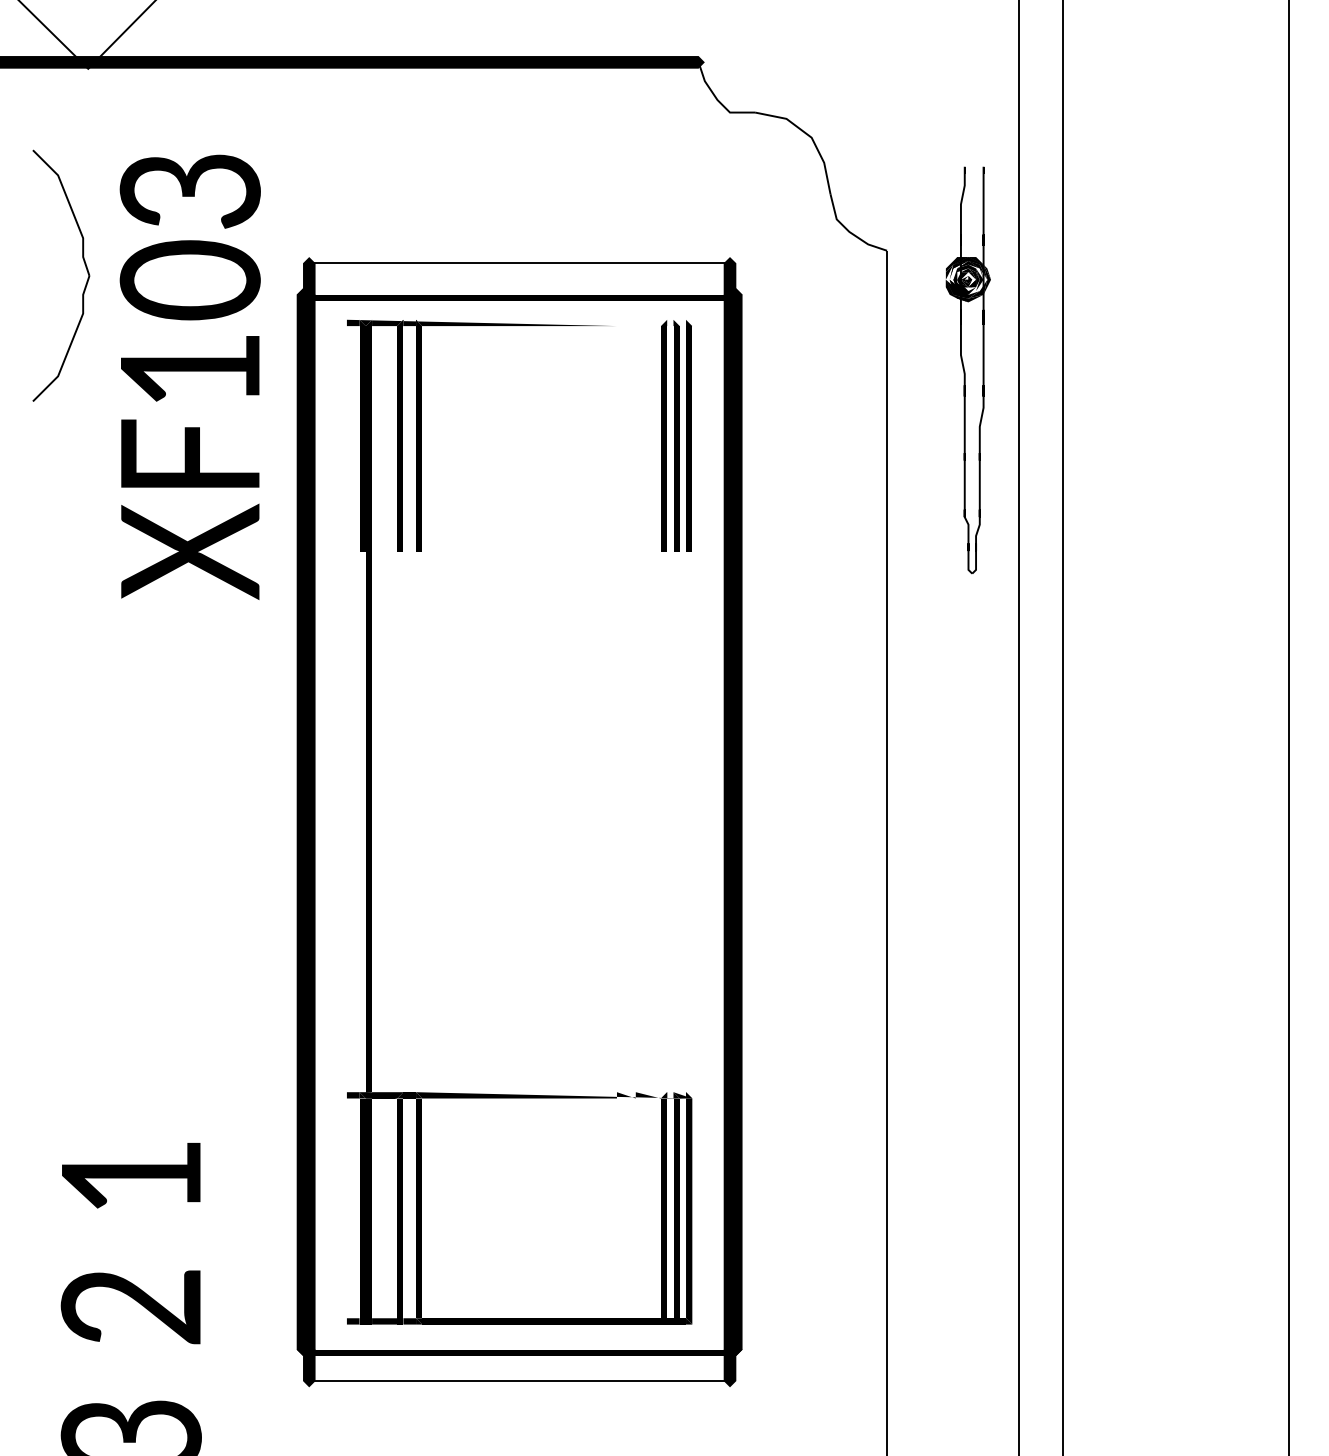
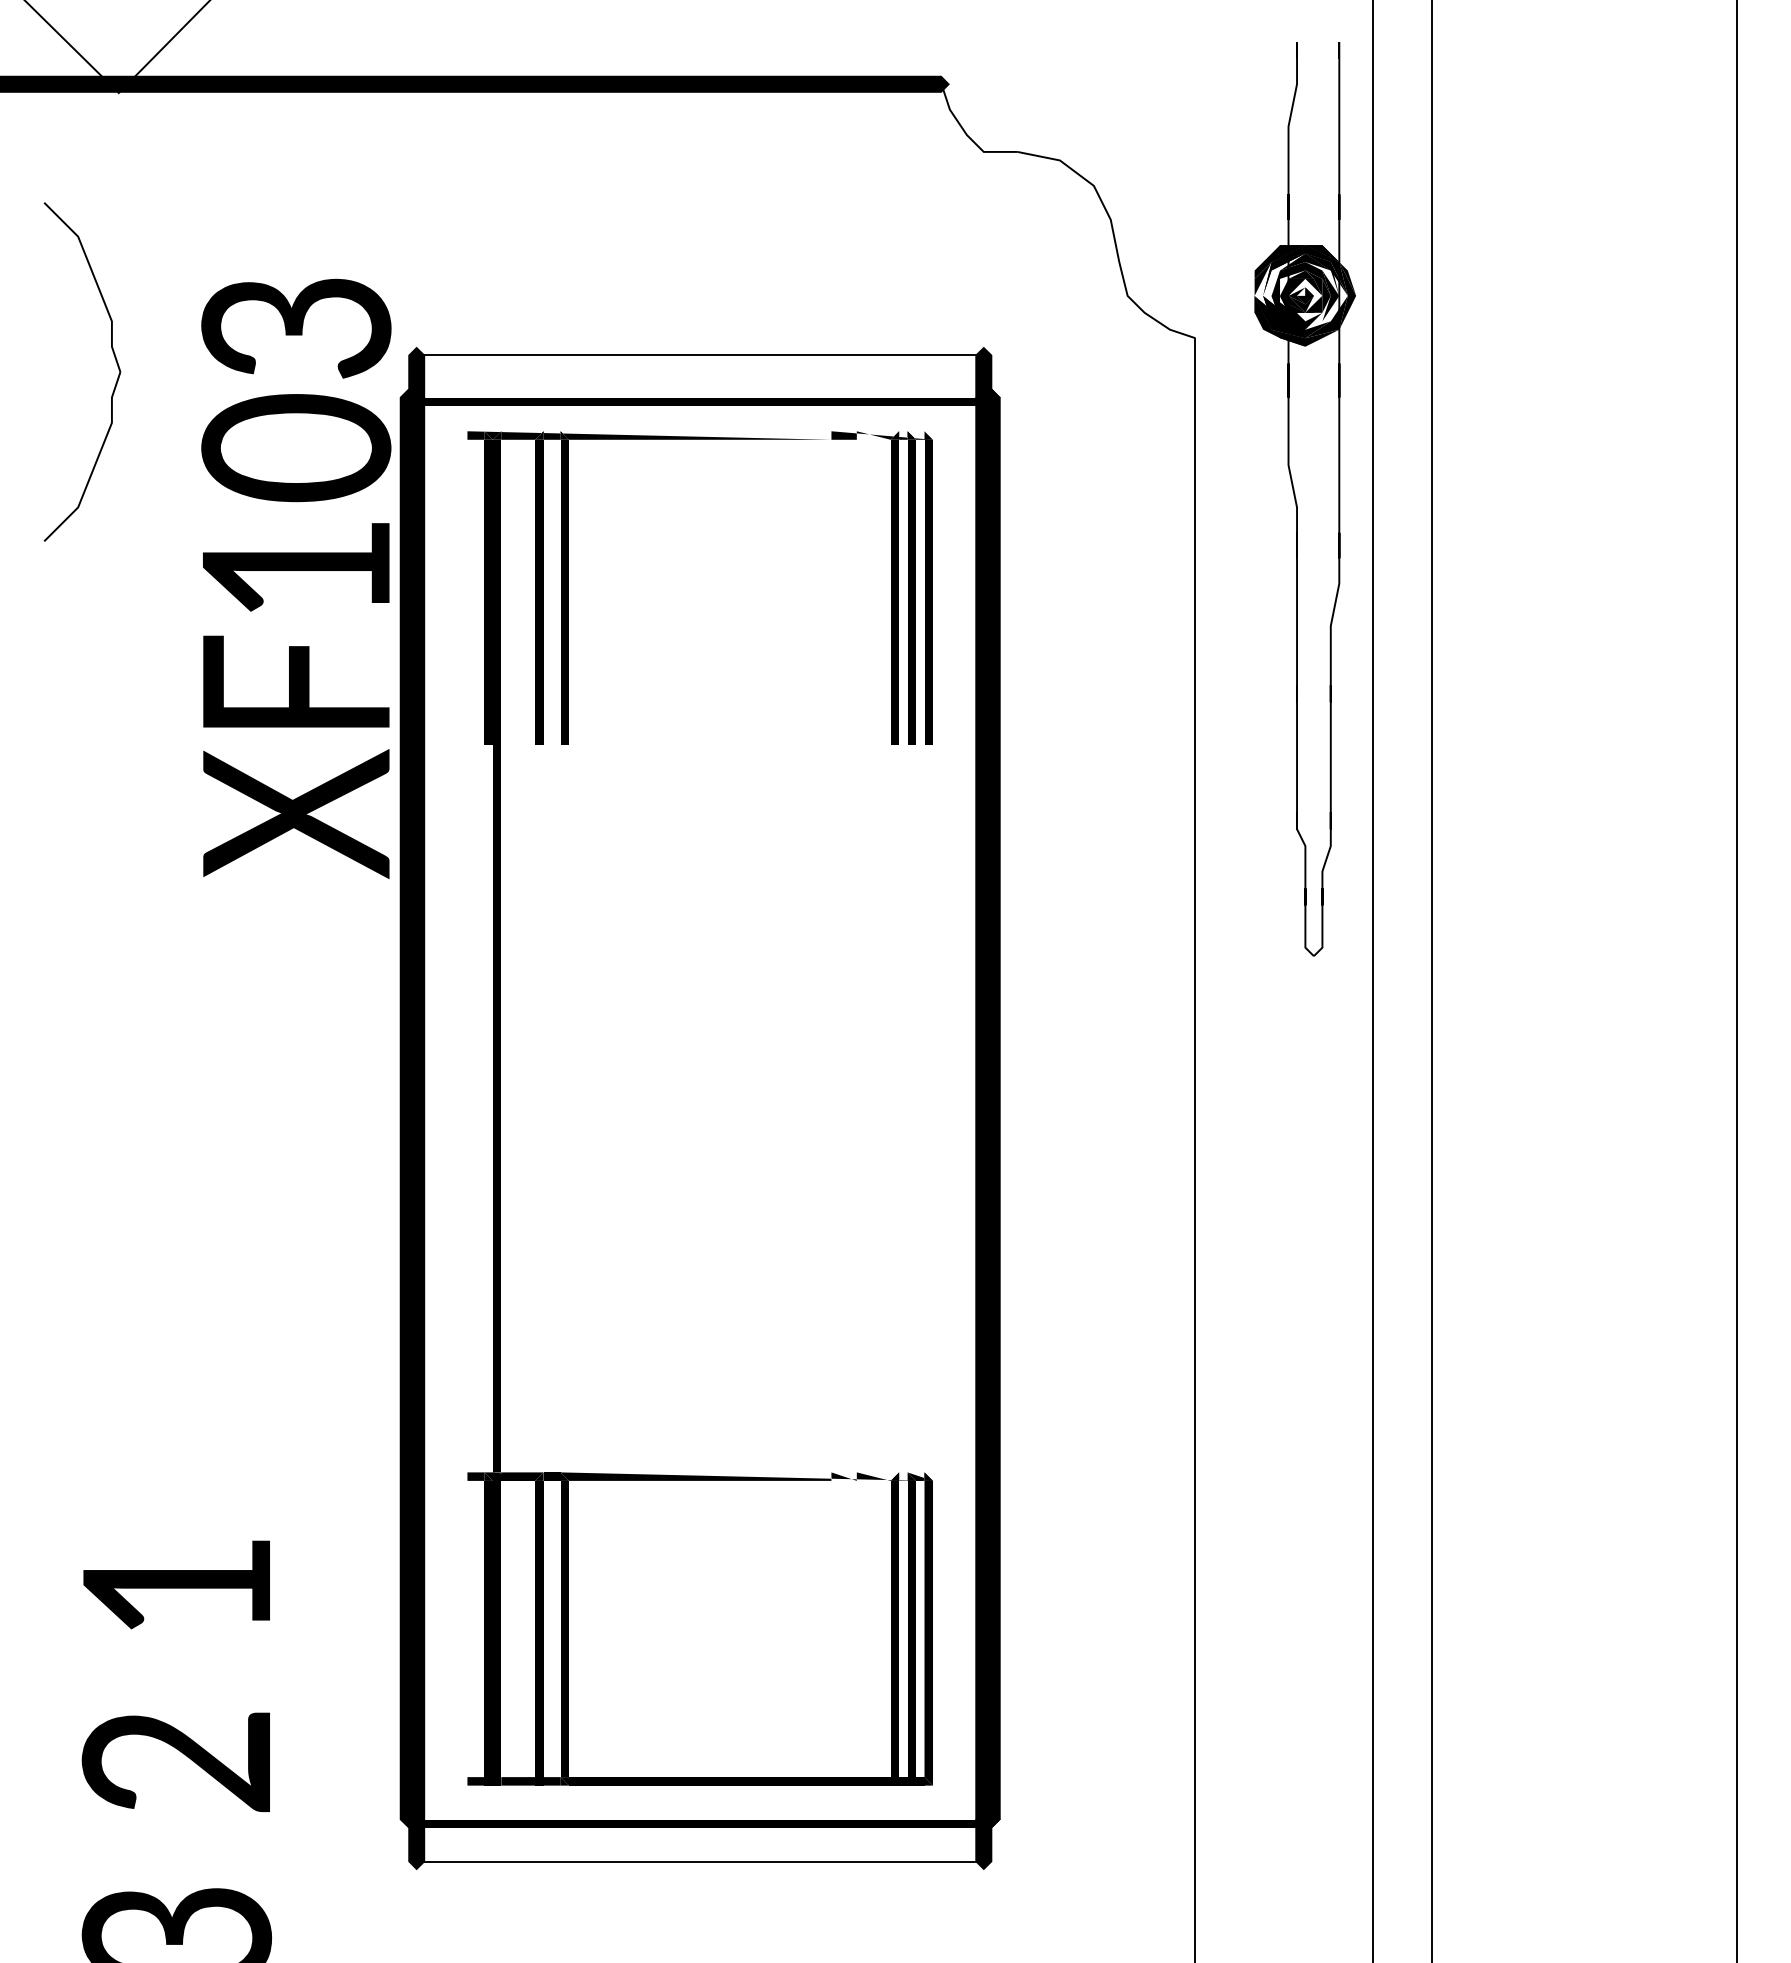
fill: (654, 322) -> (882, 435), added
part: (967, 370) -> (1304, 499), size x1.67
text: (190, 377) -> (296, 578), moved

